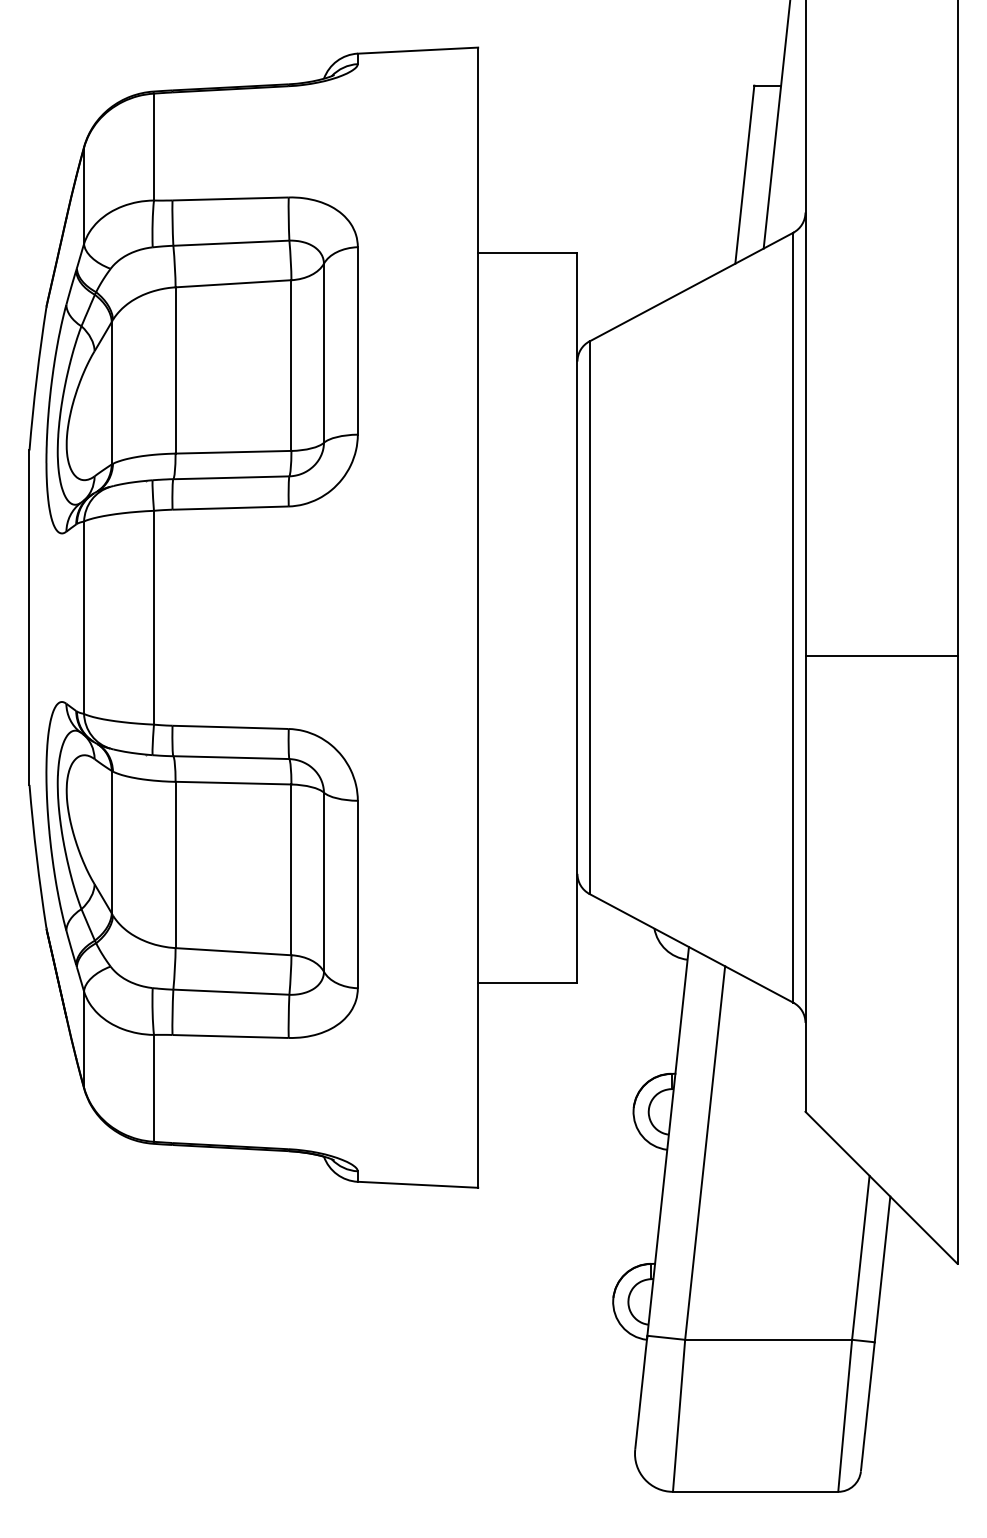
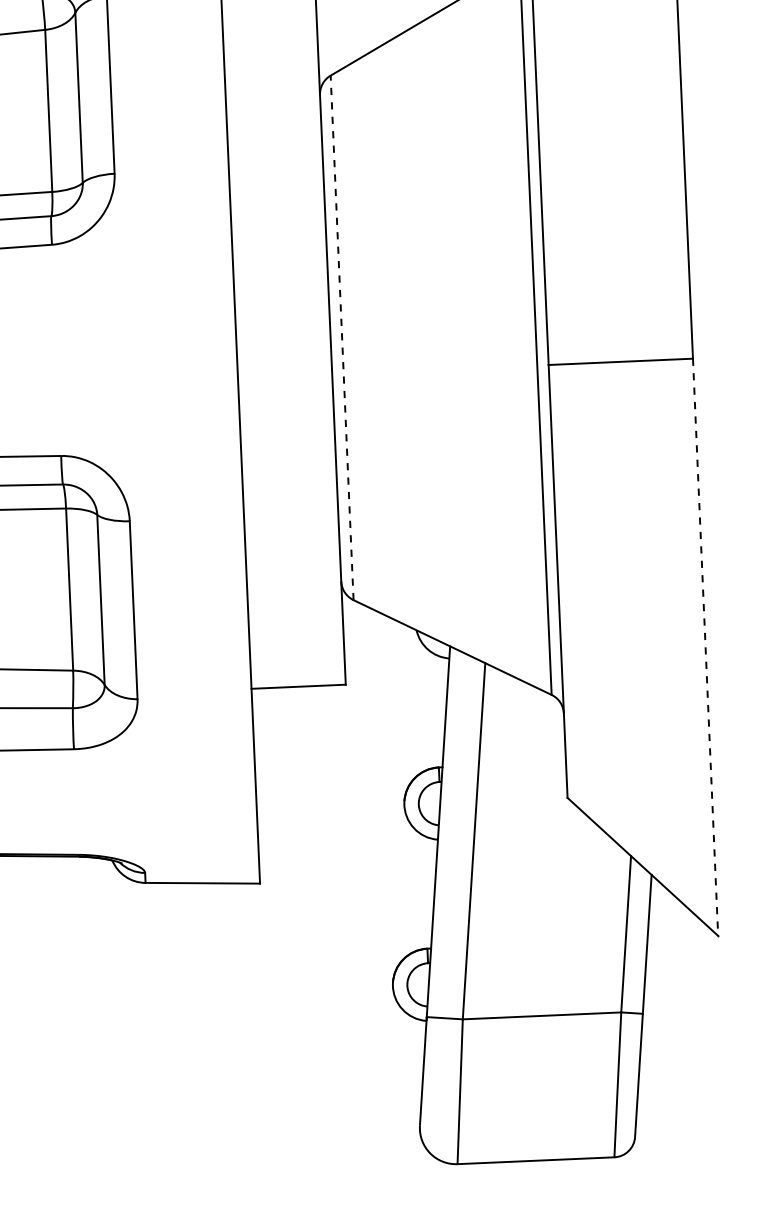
line: (589, 617) -> (342, 337), solid -> dashed
line: (957, 960) -> (705, 648), solid -> dashed

